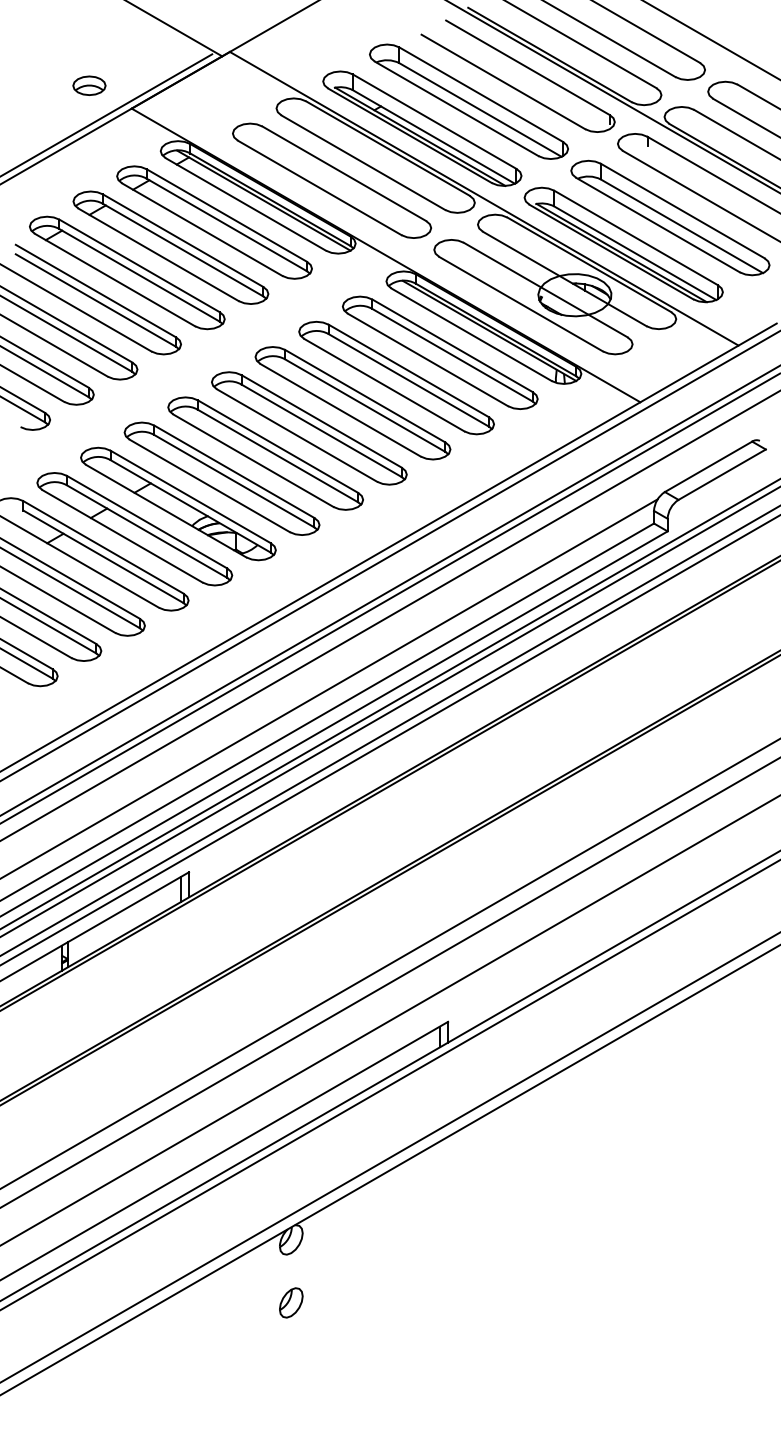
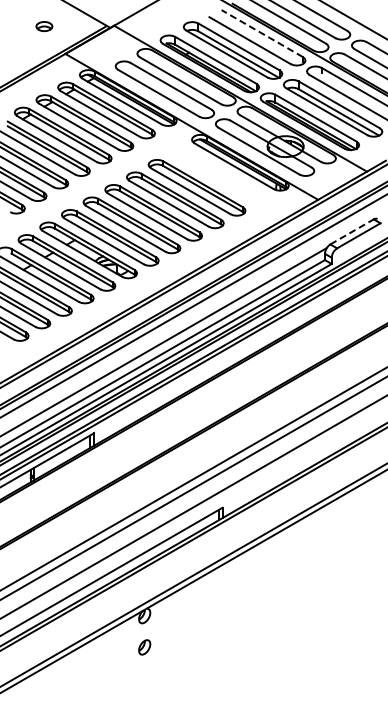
line: (528, 67) -> (262, 33), solid -> dashed
part: (89, 85) -> (44, 26), moved
part: (439, 353) -> (218, 175), removed
line: (709, 465) -> (352, 231), solid -> dashed

